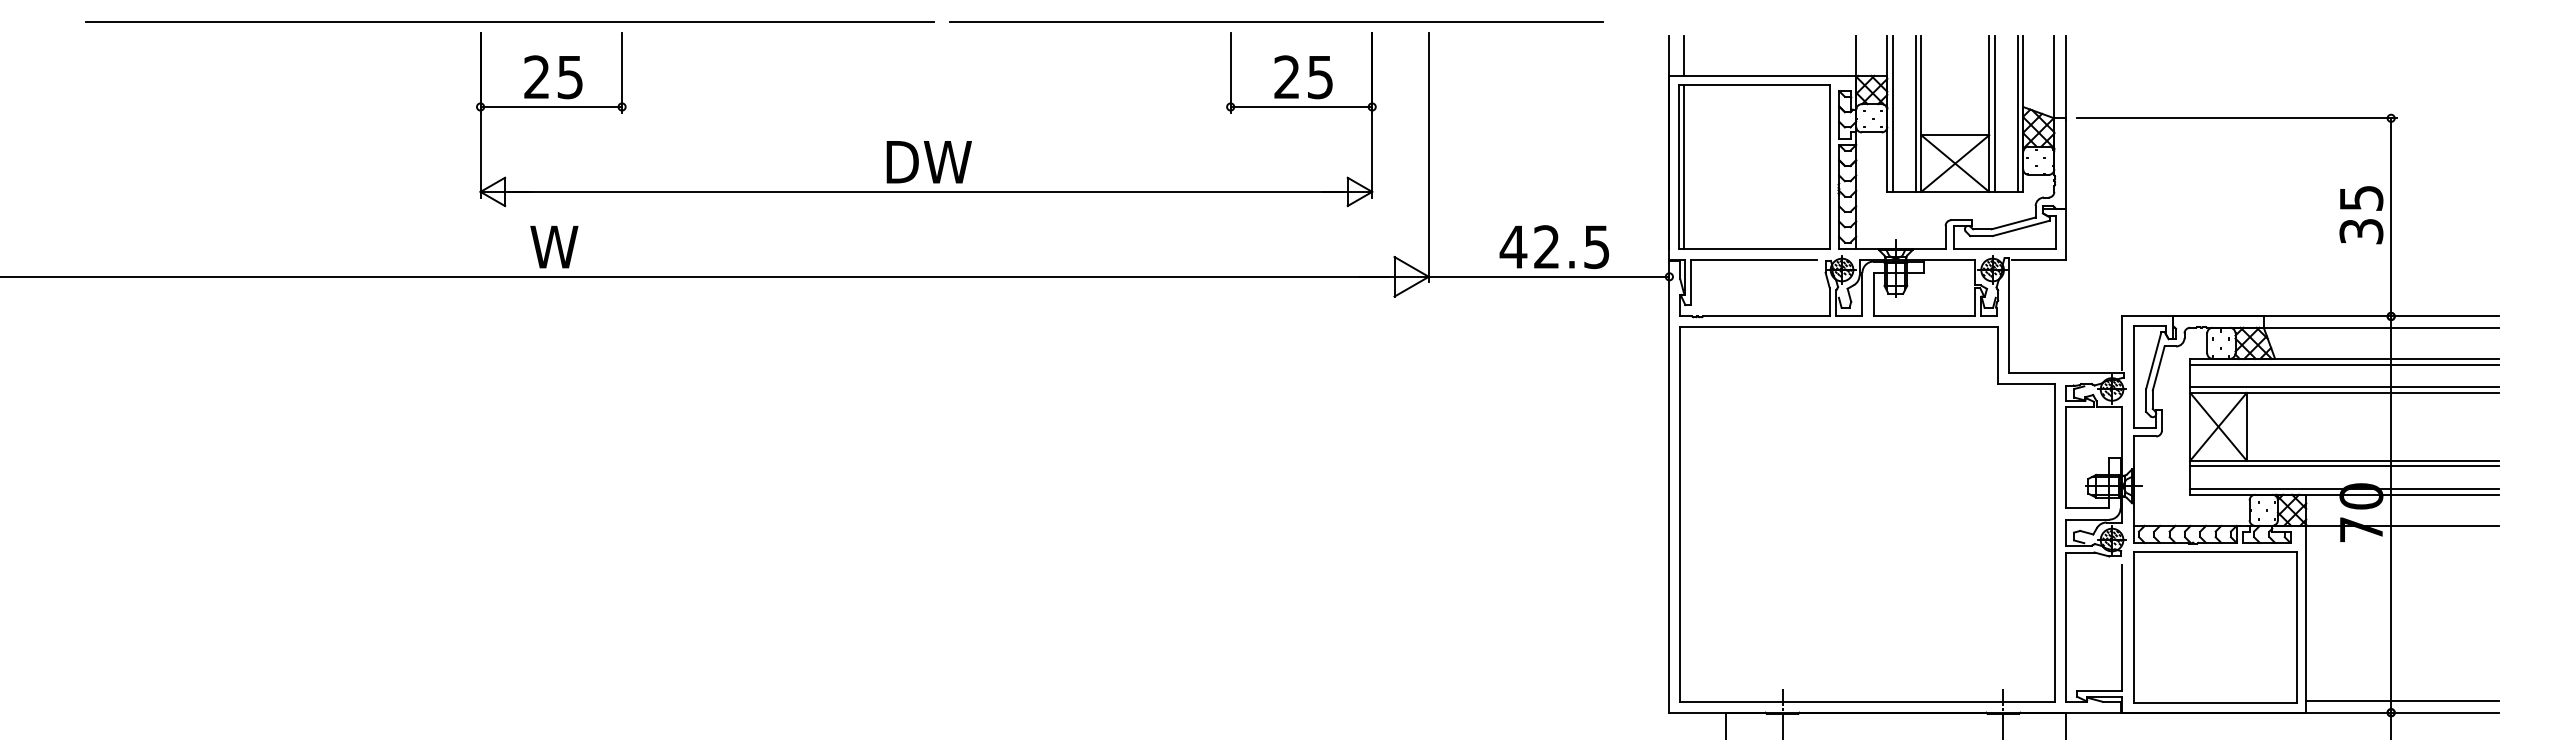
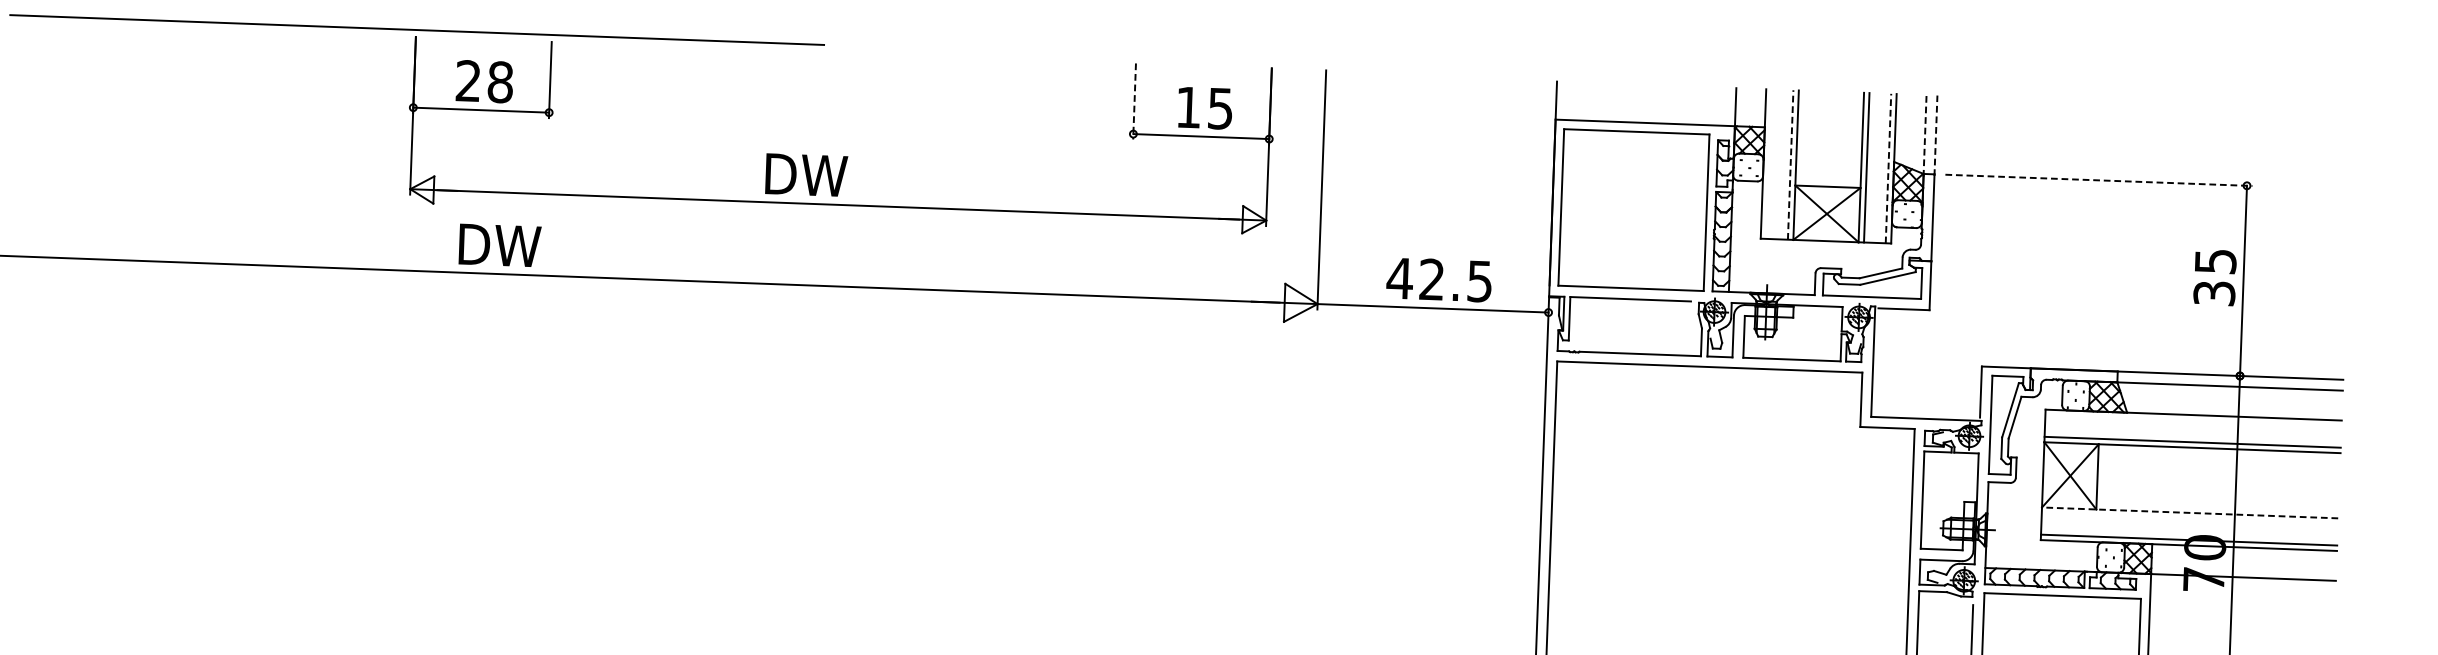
line: (509, 21) -> (417, 29), moved
line: (1276, 21) -> (1180, 53), removed
line: (1683, 55) -> (1569, 100), removed
line: (1230, 73) -> (1134, 101), solid -> dashed
text: (1286, 76) -> (1188, 106), 25 -> 15
text: (570, 77) -> (500, 82), 25 -> 28
line: (2054, 78) -> (1925, 135), solid -> dashed
line: (2065, 78) -> (1935, 136), solid -> dashed
line: (1893, 113) -> (1769, 163), removed
line: (1915, 114) -> (1790, 165), solid -> dashed
line: (2017, 114) -> (1888, 168), solid -> dashed
line: (2236, 118) -> (2098, 180), solid -> dashed
text: (928, 162) -> (805, 175), moved
line: (1683, 166) -> (1565, 207), removed
text: (574, 246) -> (498, 244), W -> DW
line: (2344, 364) -> (2193, 420), removed
line: (2343, 460) -> (2189, 512), solid -> dashed
line: (2344, 466) -> (2189, 518), removed

